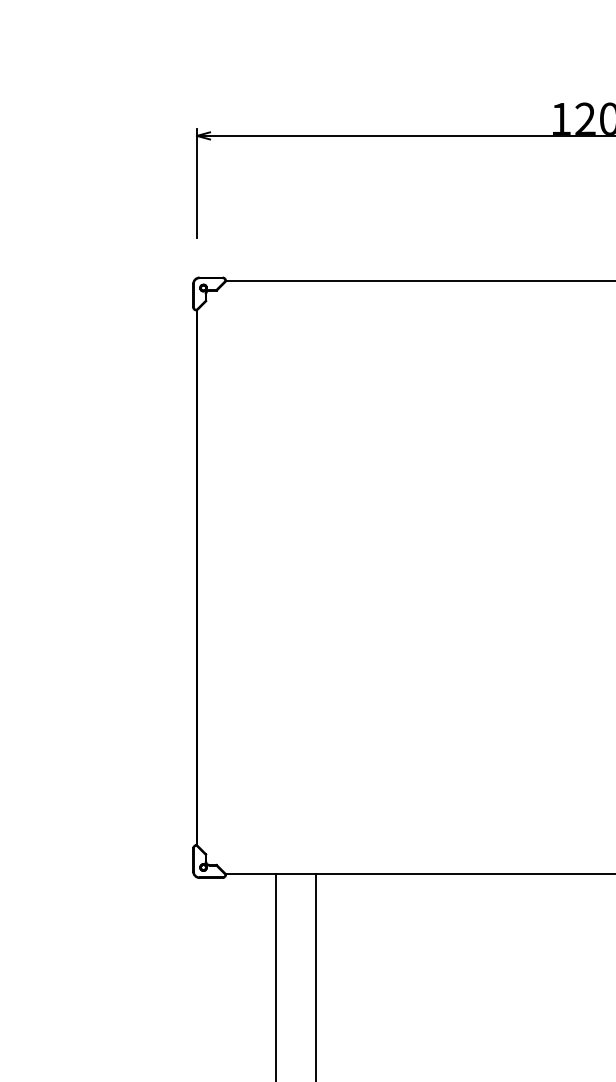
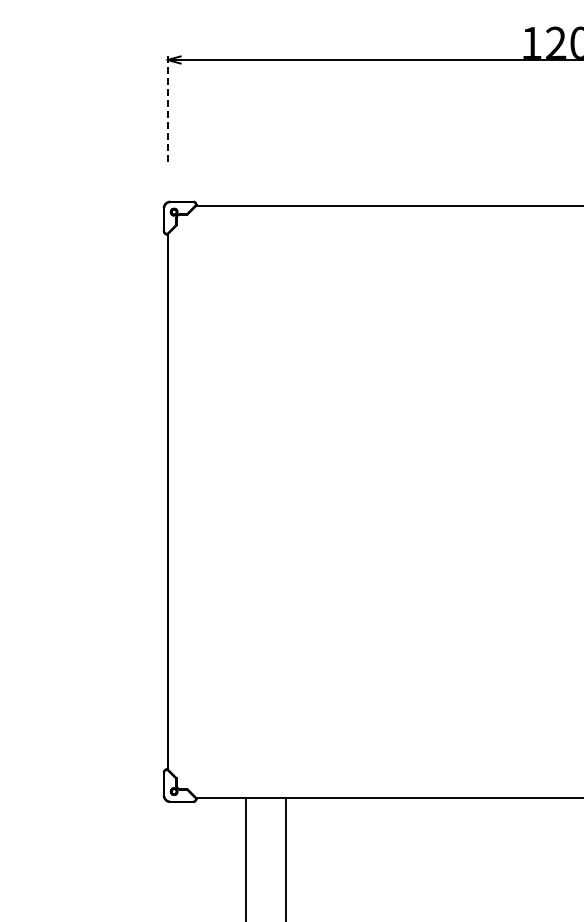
line: (197, 182) -> (168, 106), solid -> dashed

